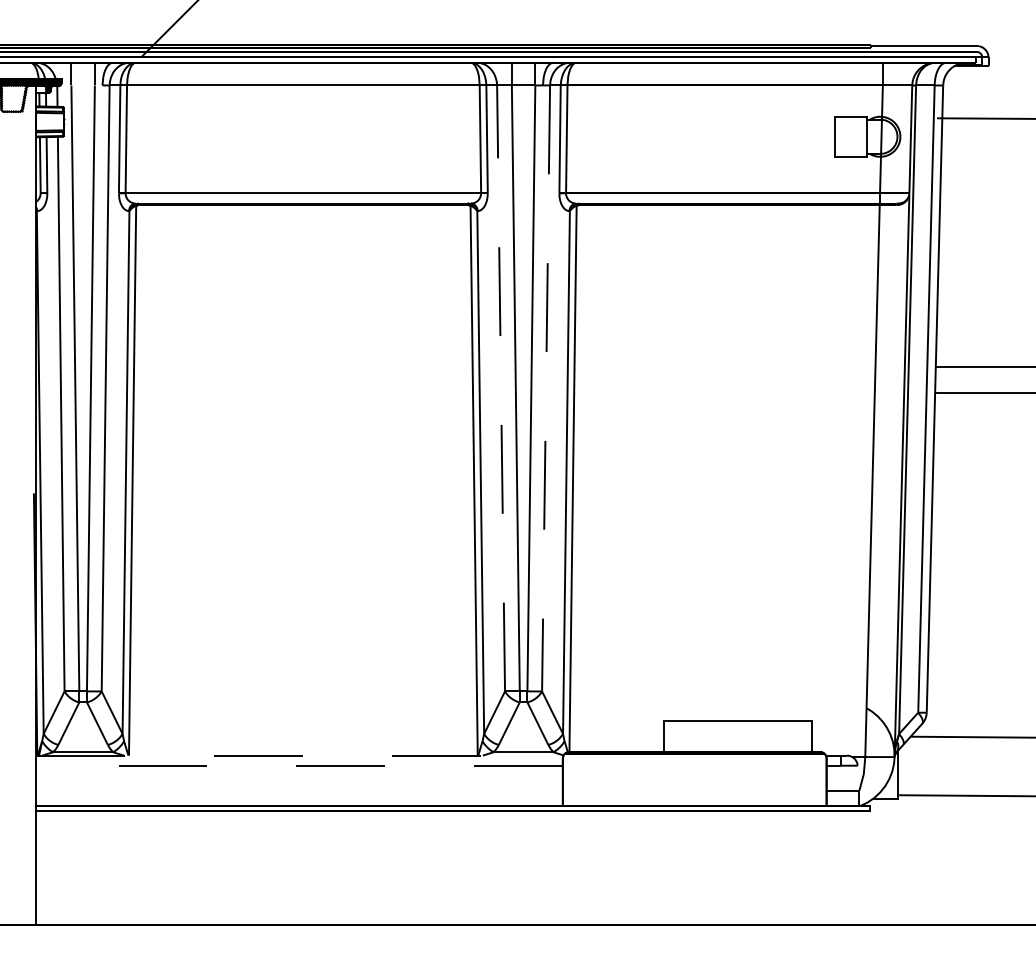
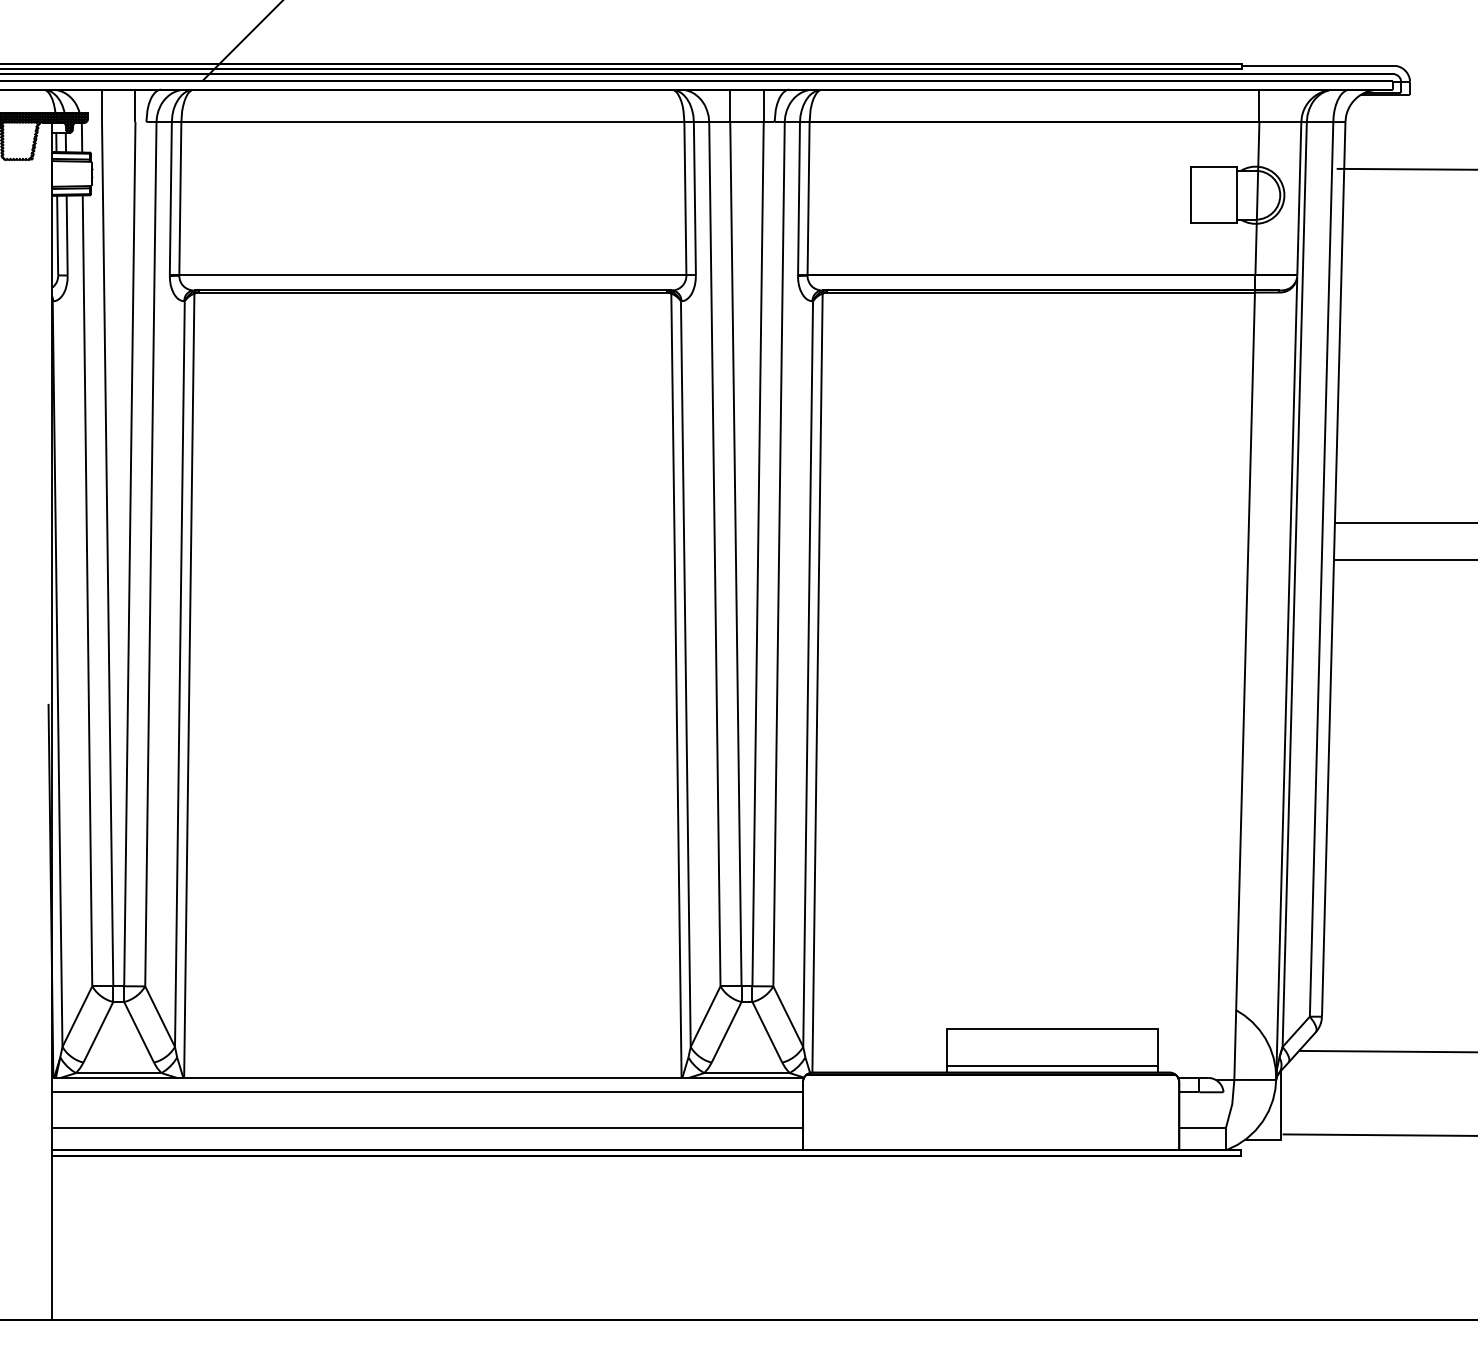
line: (500, 387) -> (714, 553), dashed -> solid
line: (546, 388) -> (779, 554), dashed -> solid
line: (737, 747) -> (1051, 1066), added
line: (299, 755) -> (427, 1077), dashed -> solid
line: (299, 765) -> (427, 1092), dashed -> solid
line: (299, 790) -> (427, 1127), added

